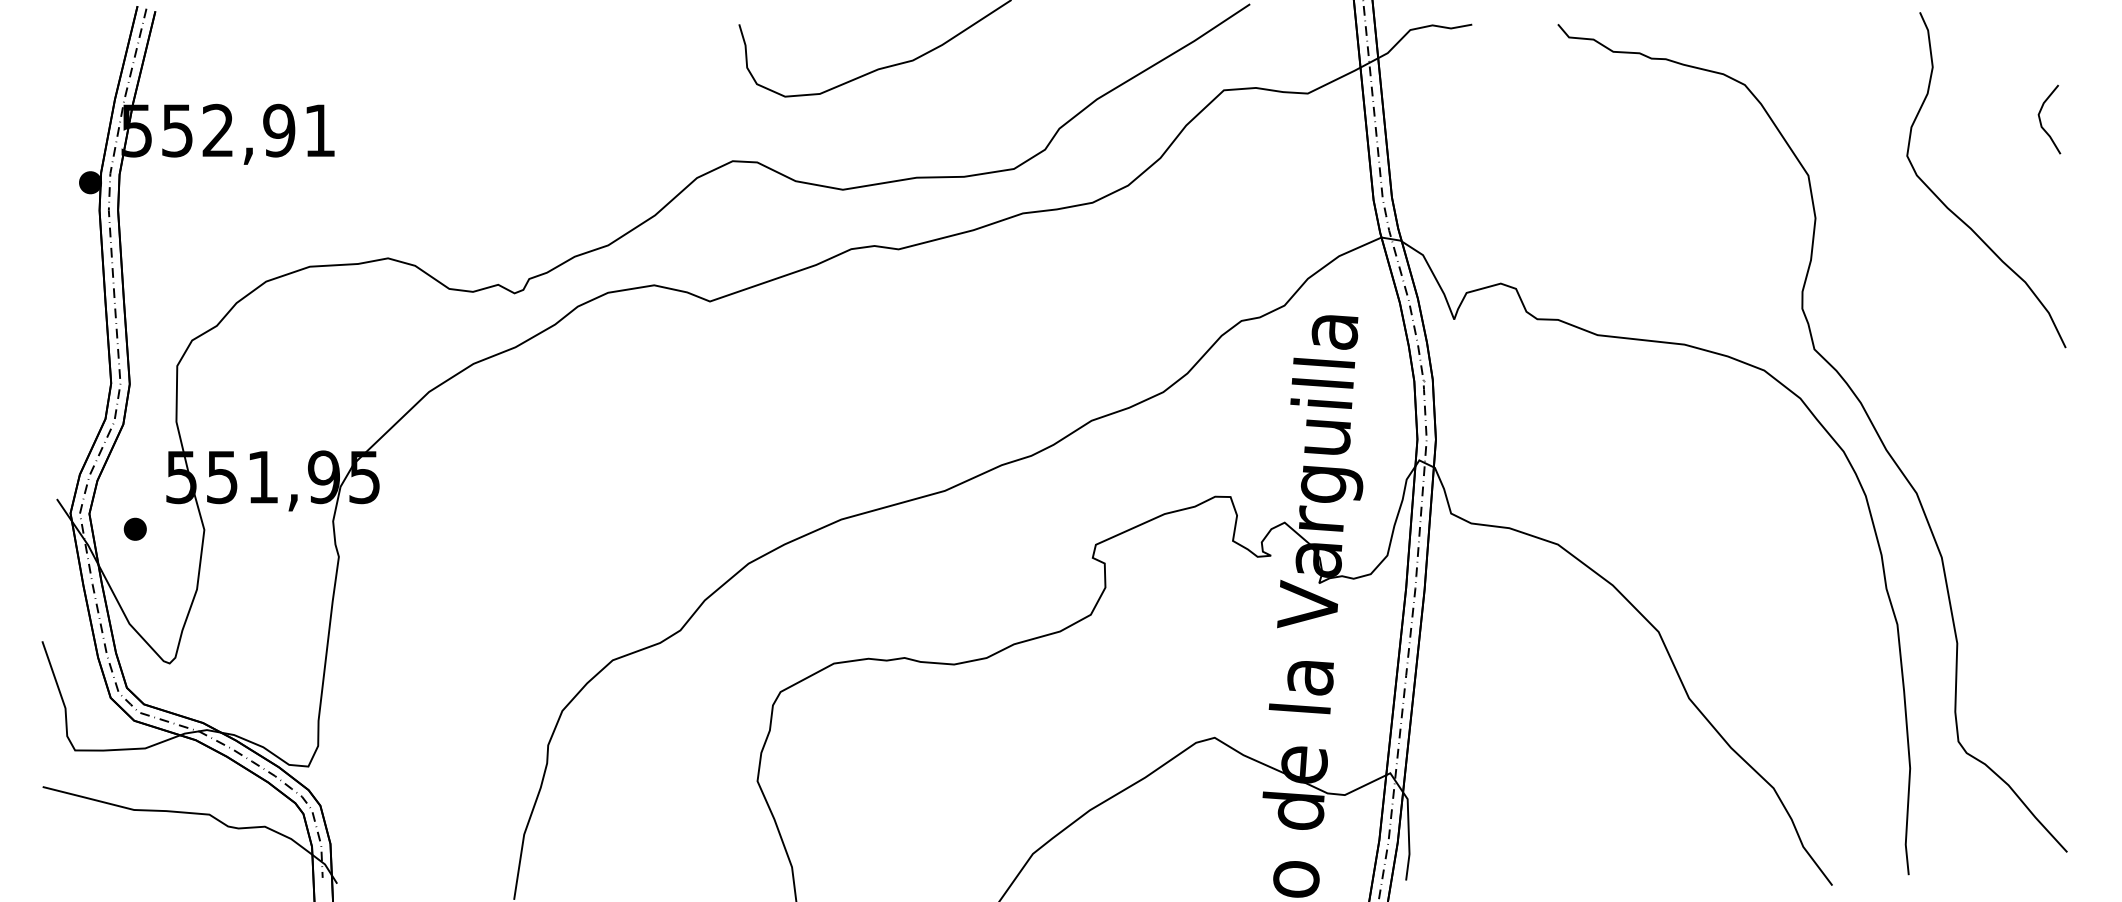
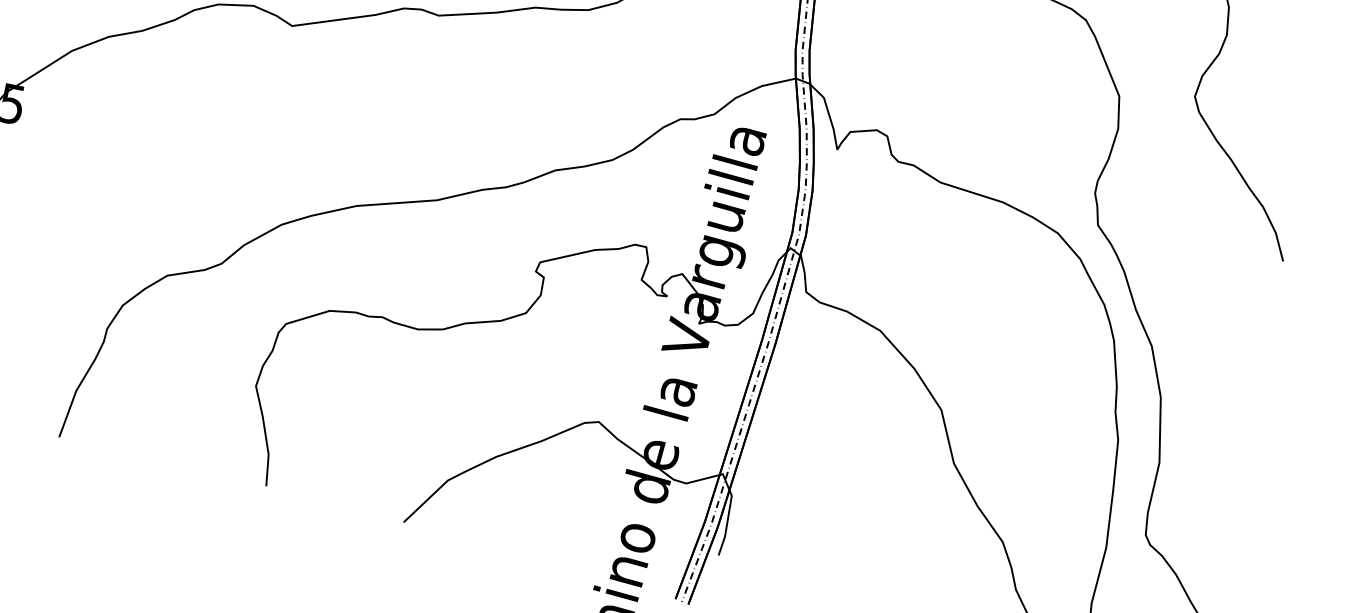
curve: (2041, 121) -> (1298, 91), removed

